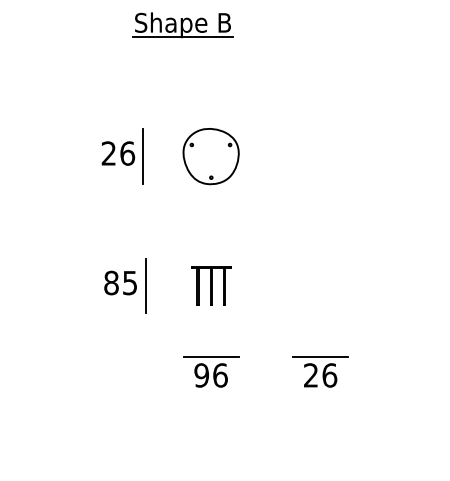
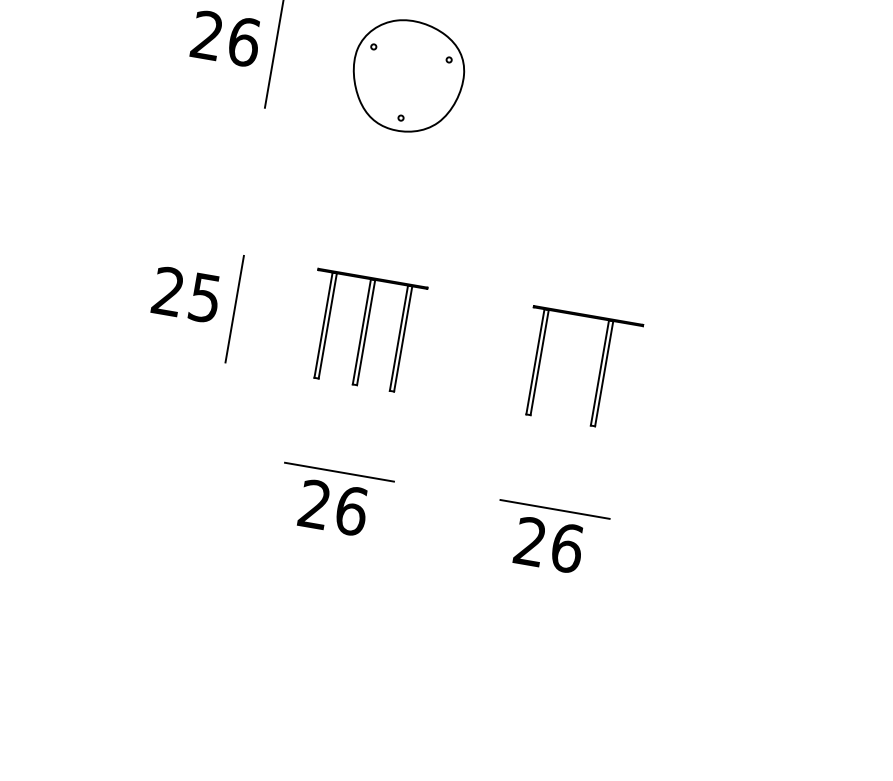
text: (111, 282) -> (168, 290), 85 -> 25
part: (211, 285) -> (364, 330), size x1.43
part: (330, 285) -> (599, 371), added
text: (201, 375) -> (314, 504), 96 -> 26

